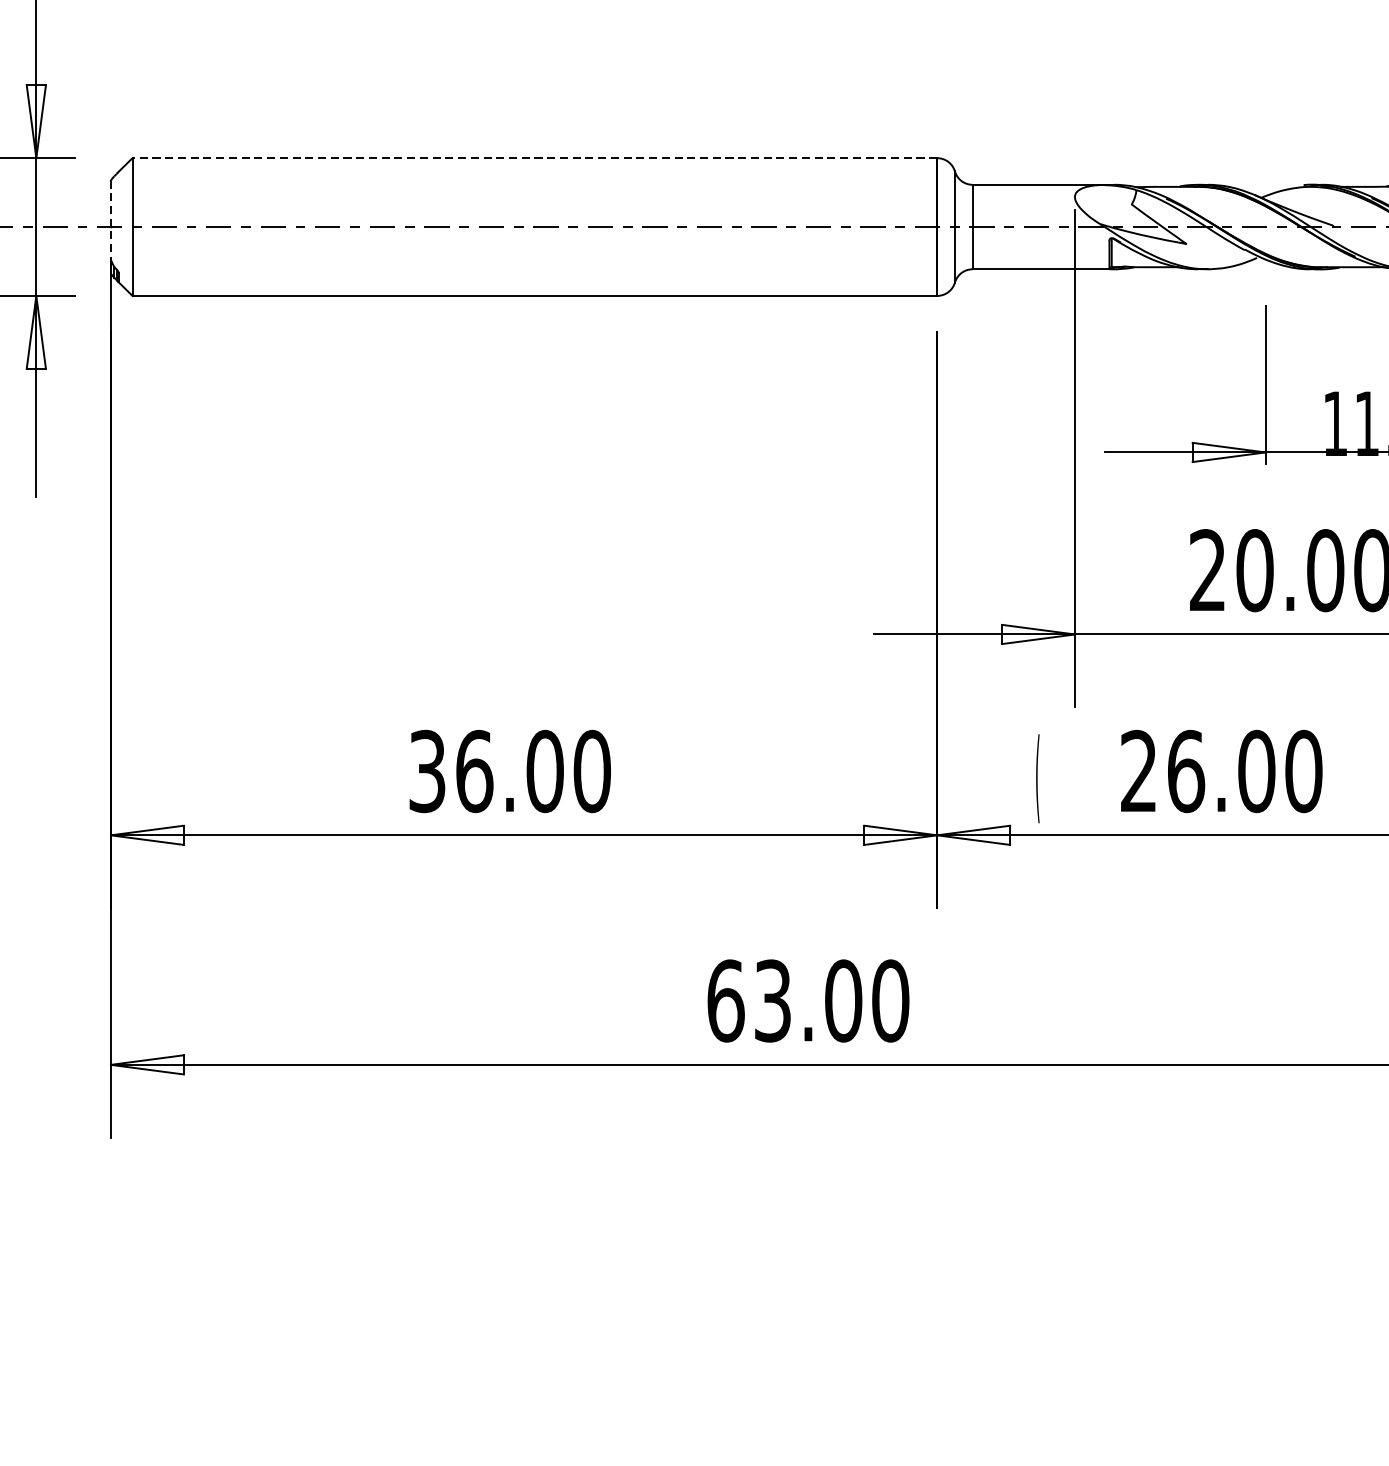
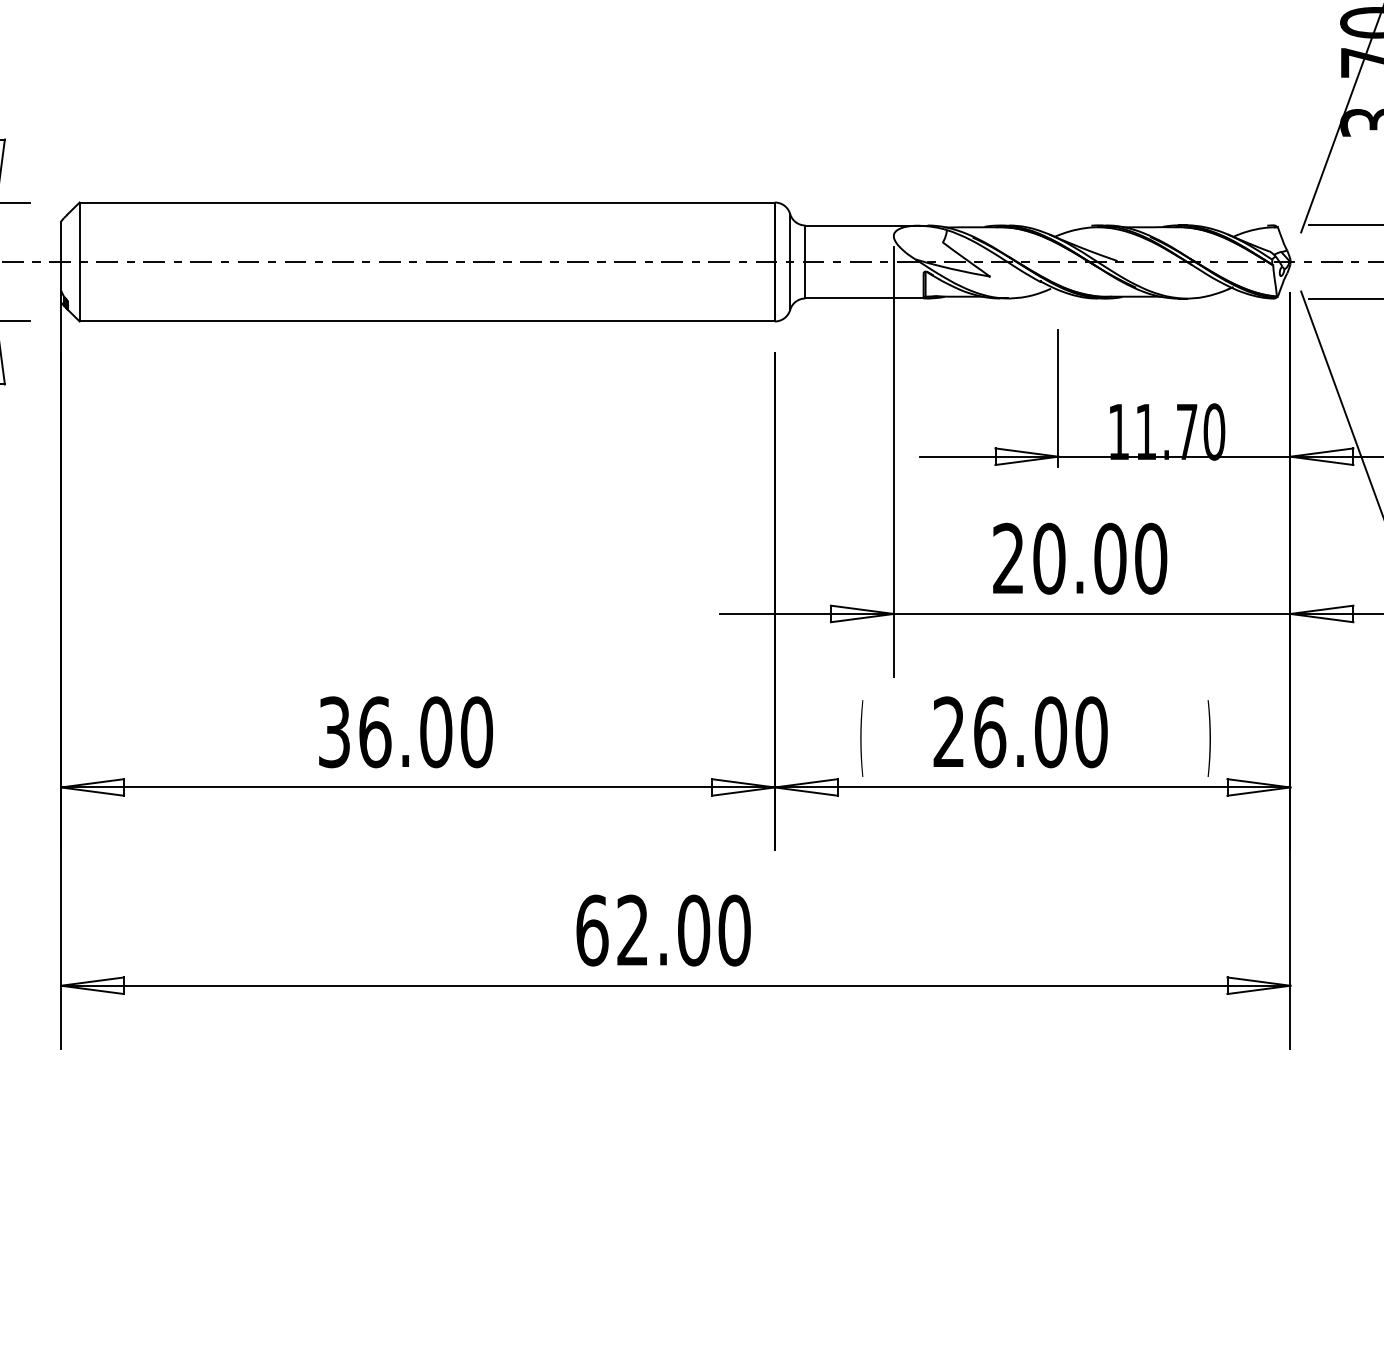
line: (535, 158) -> (427, 202), dashed -> solid
line: (111, 220) -> (61, 256), dashed -> solid
text: (772, 1000) -> (632, 930), 63.00 -> 62.00

